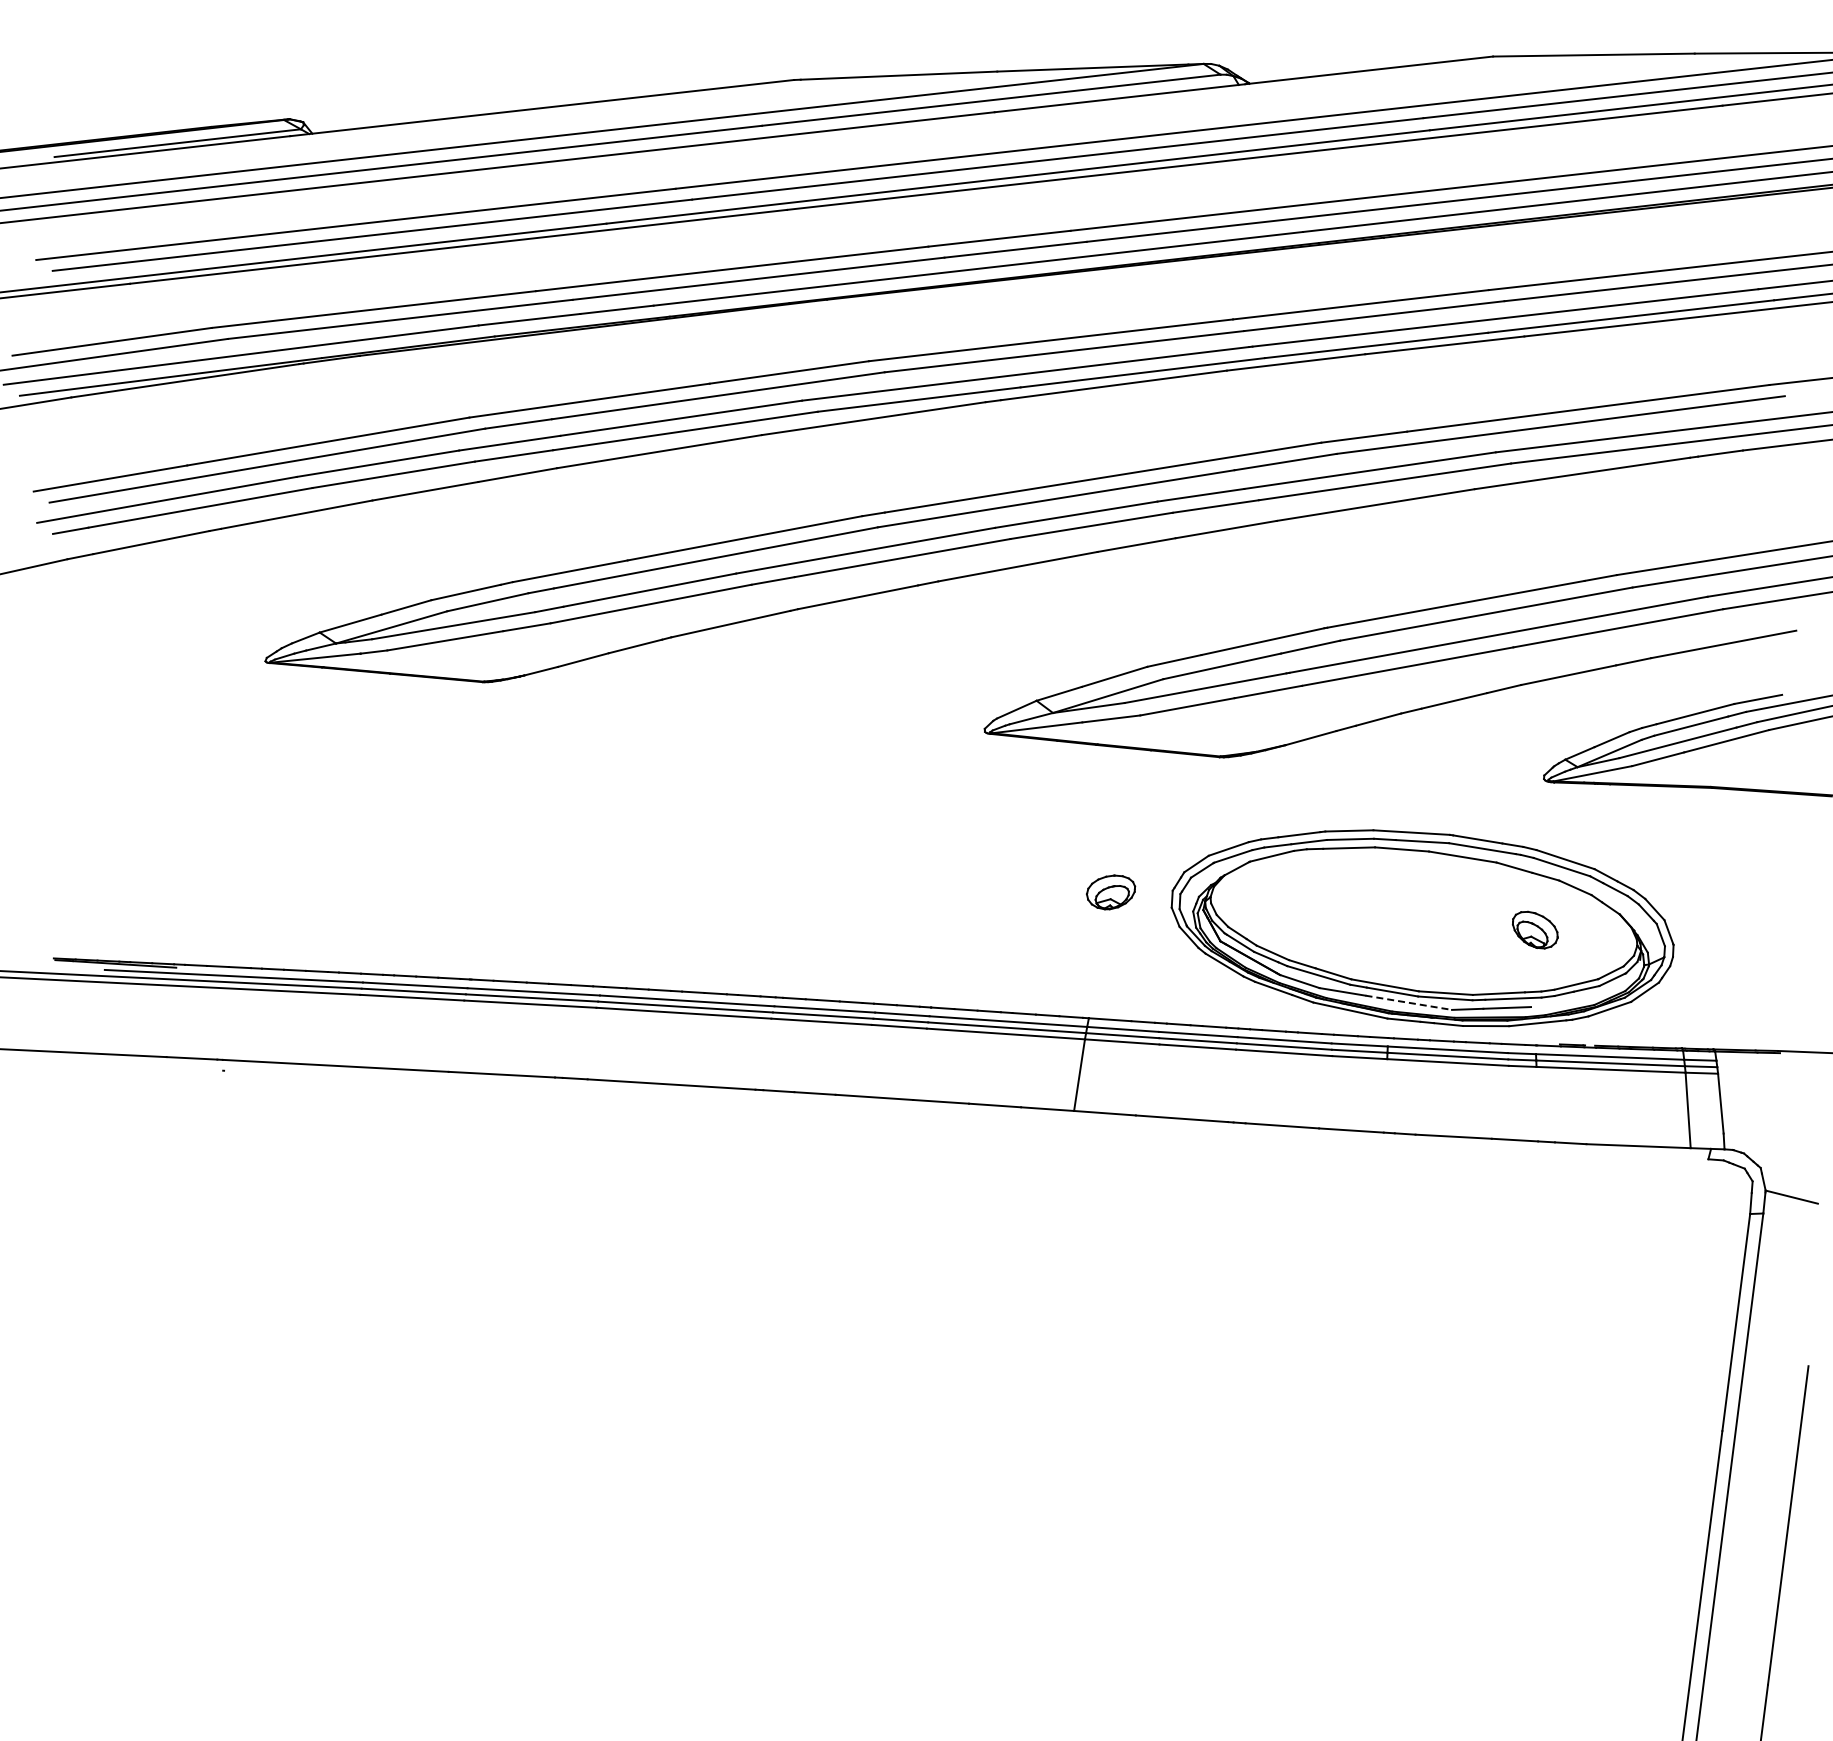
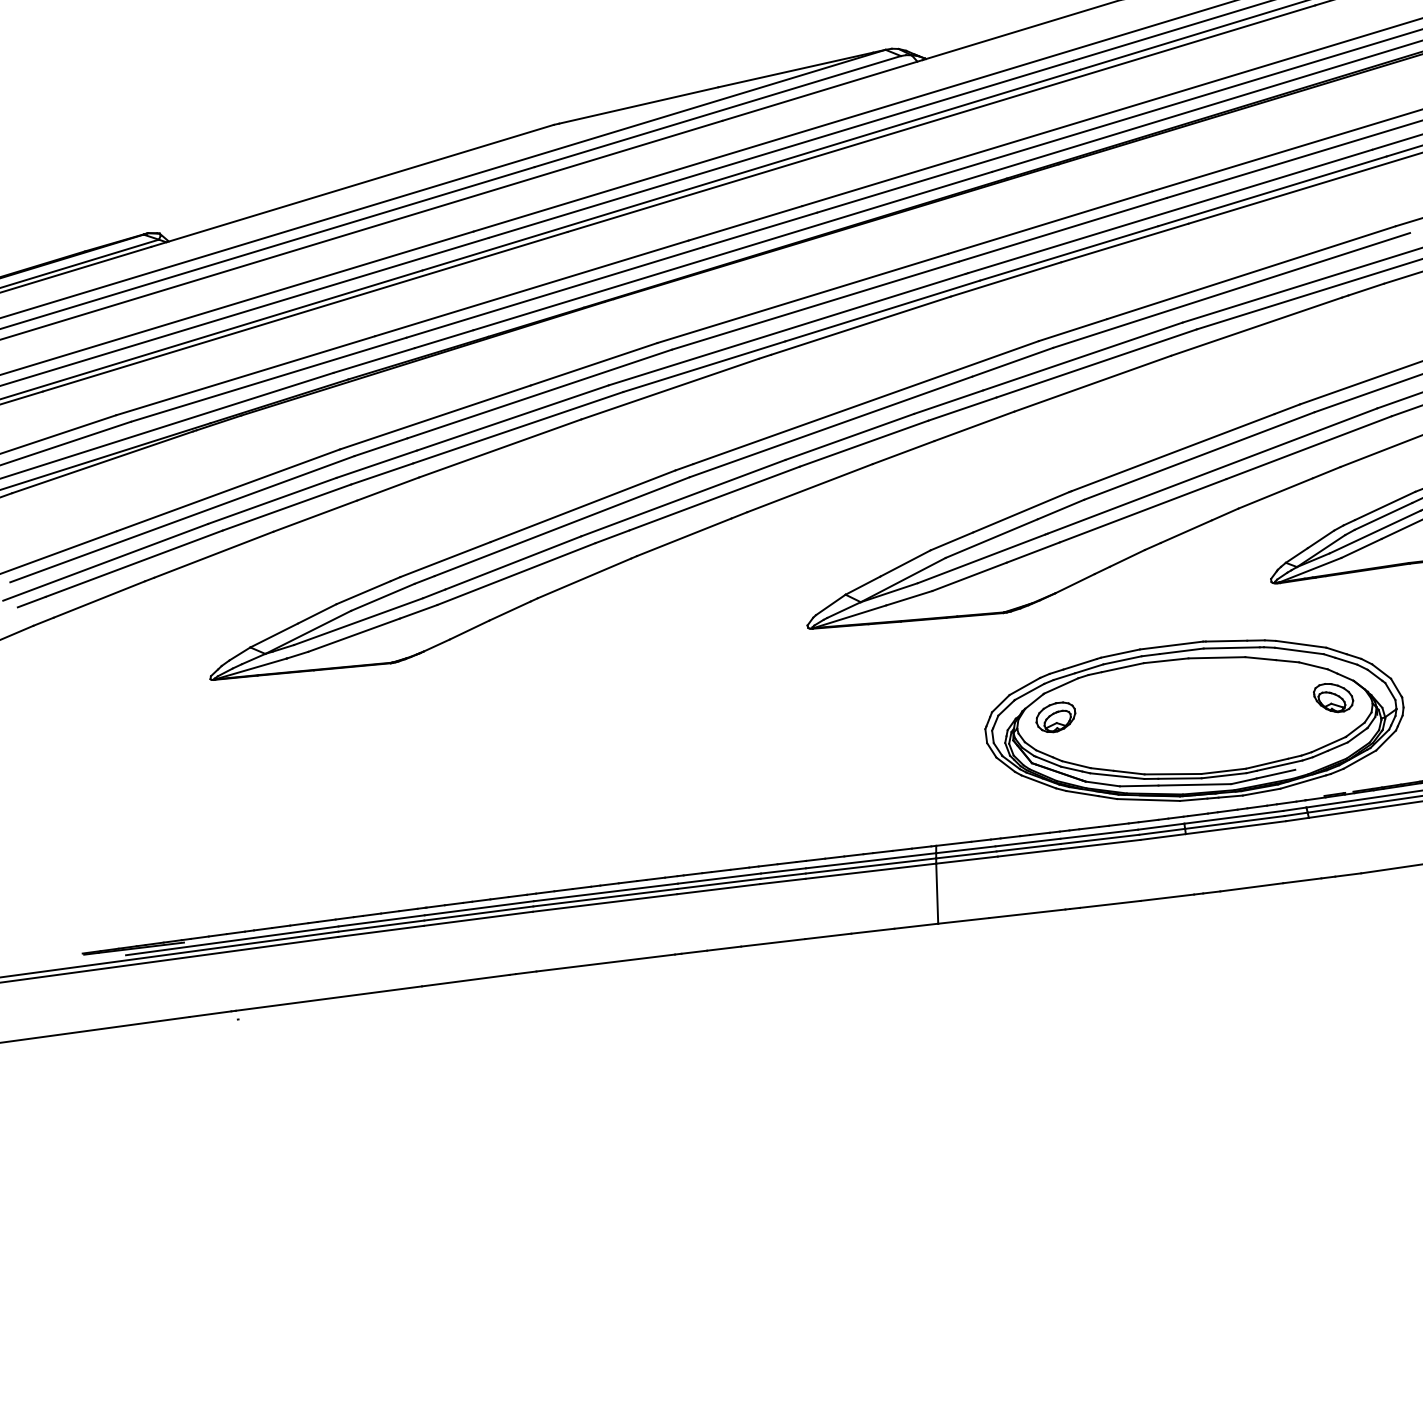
part: (1110, 892) -> (1055, 717), moved
part: (1535, 929) -> (1333, 697), moved
line: (1408, 1002) -> (1194, 784), dashed -> solid

